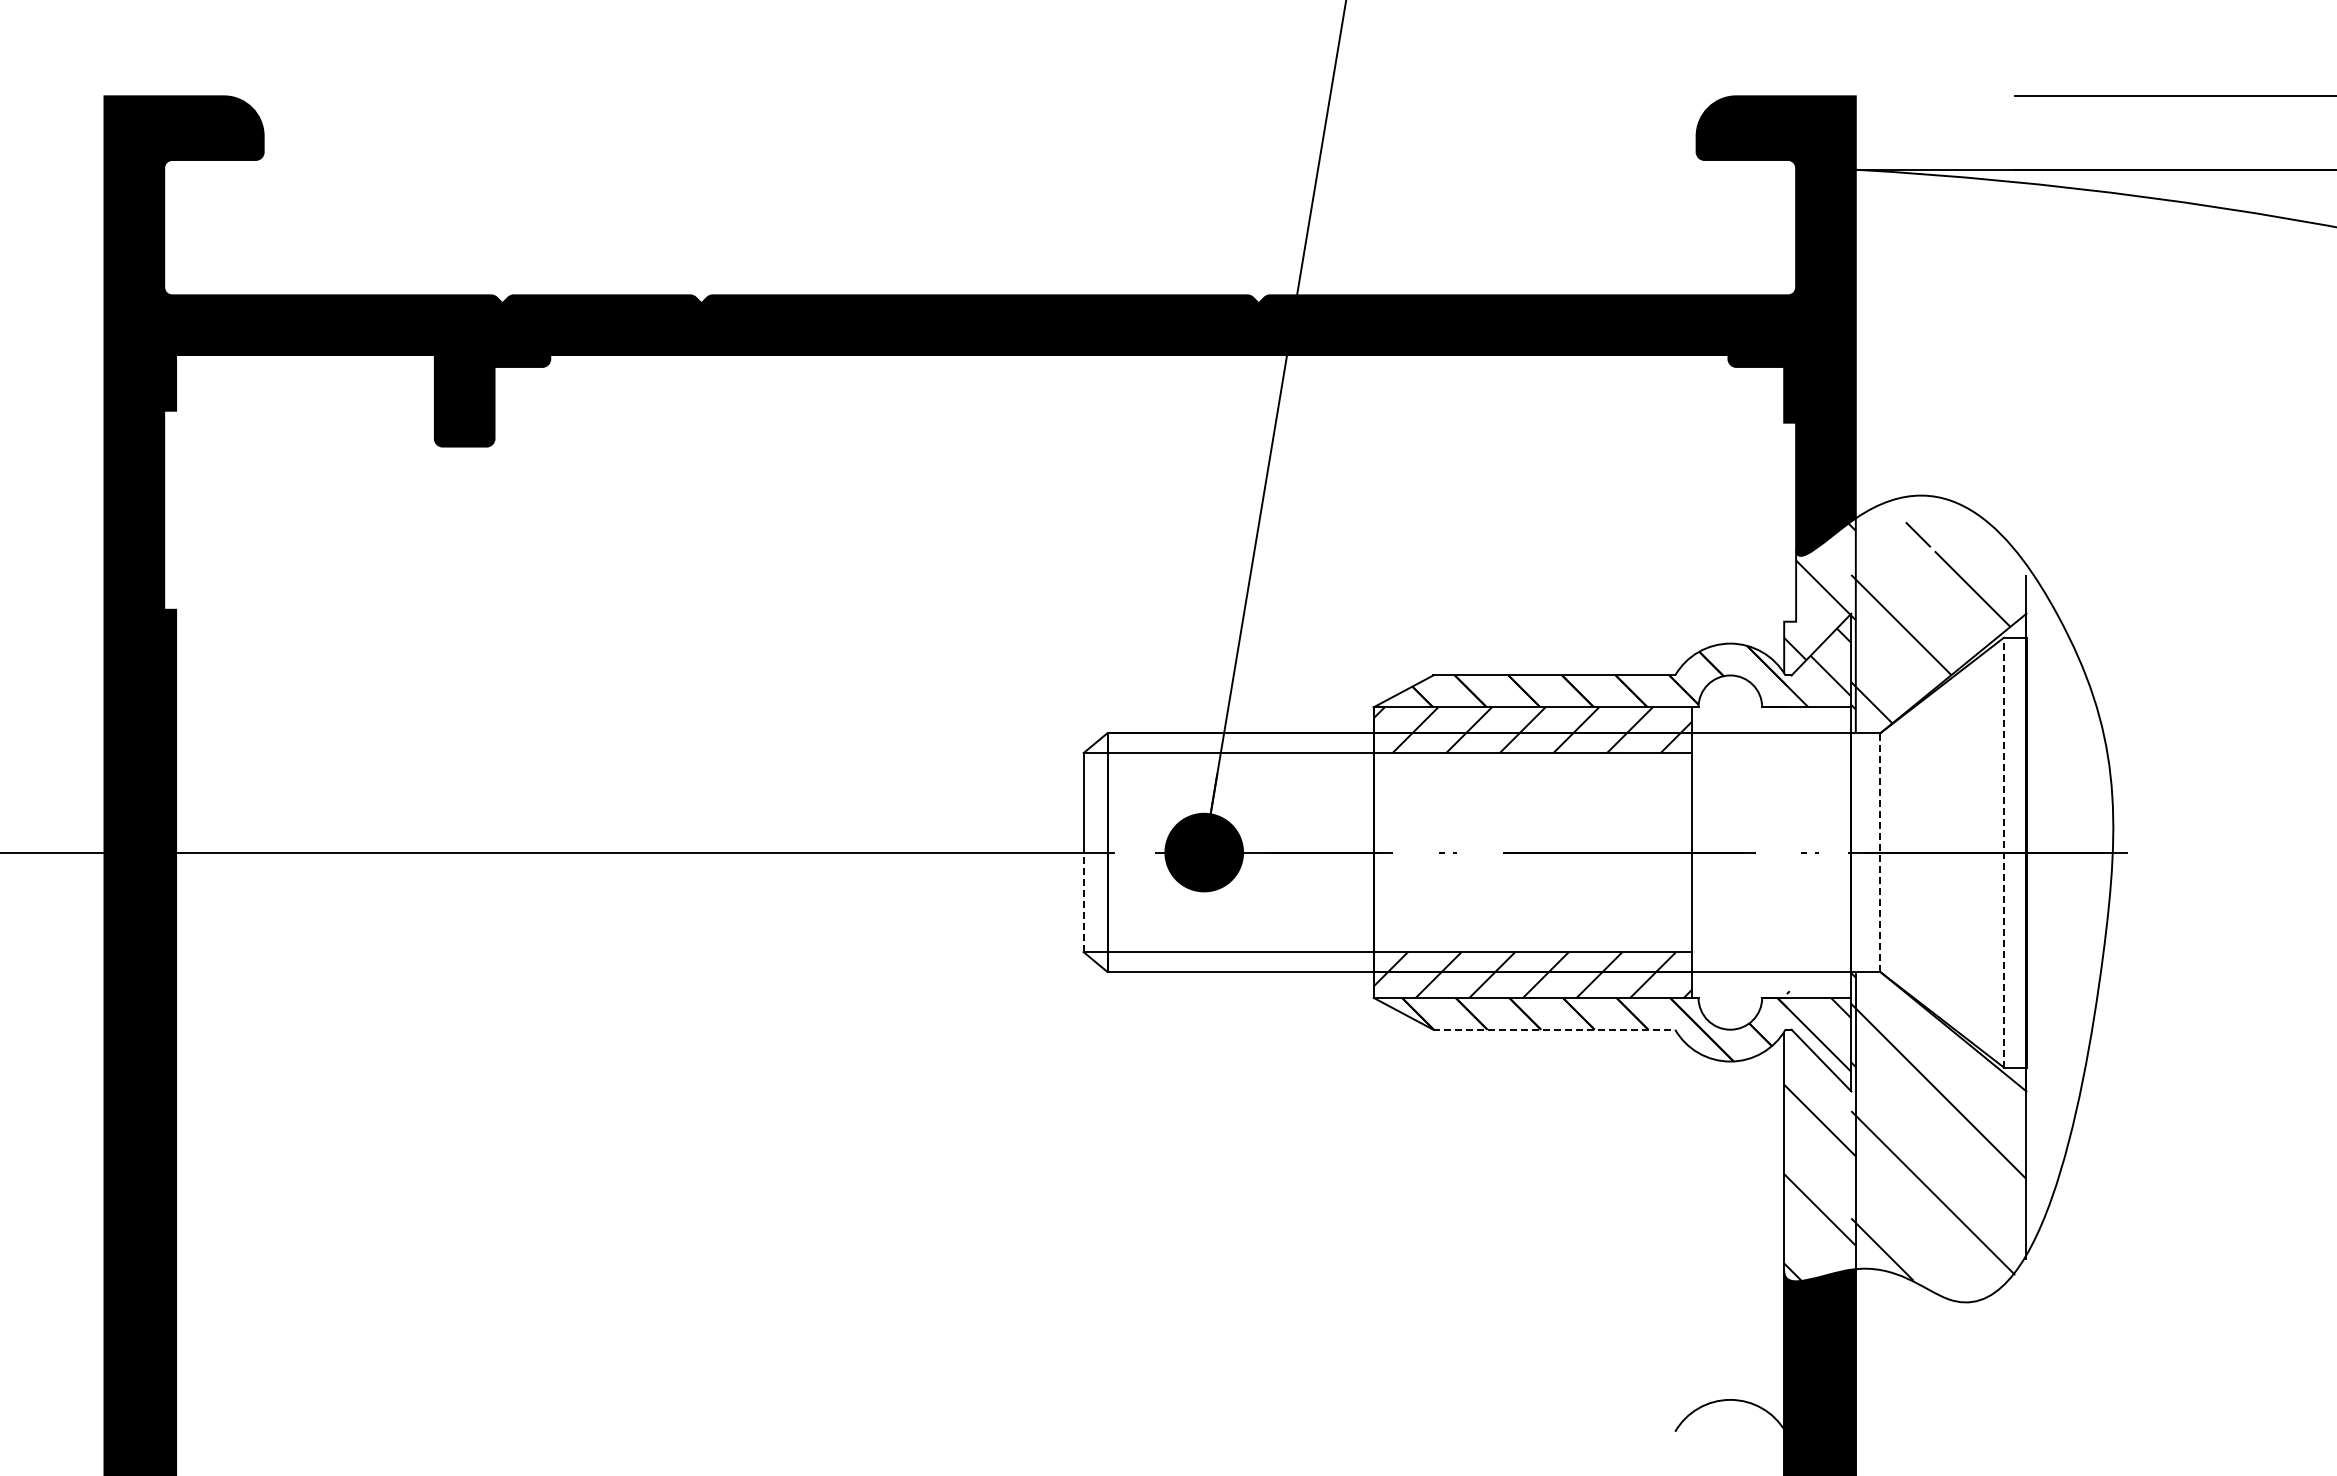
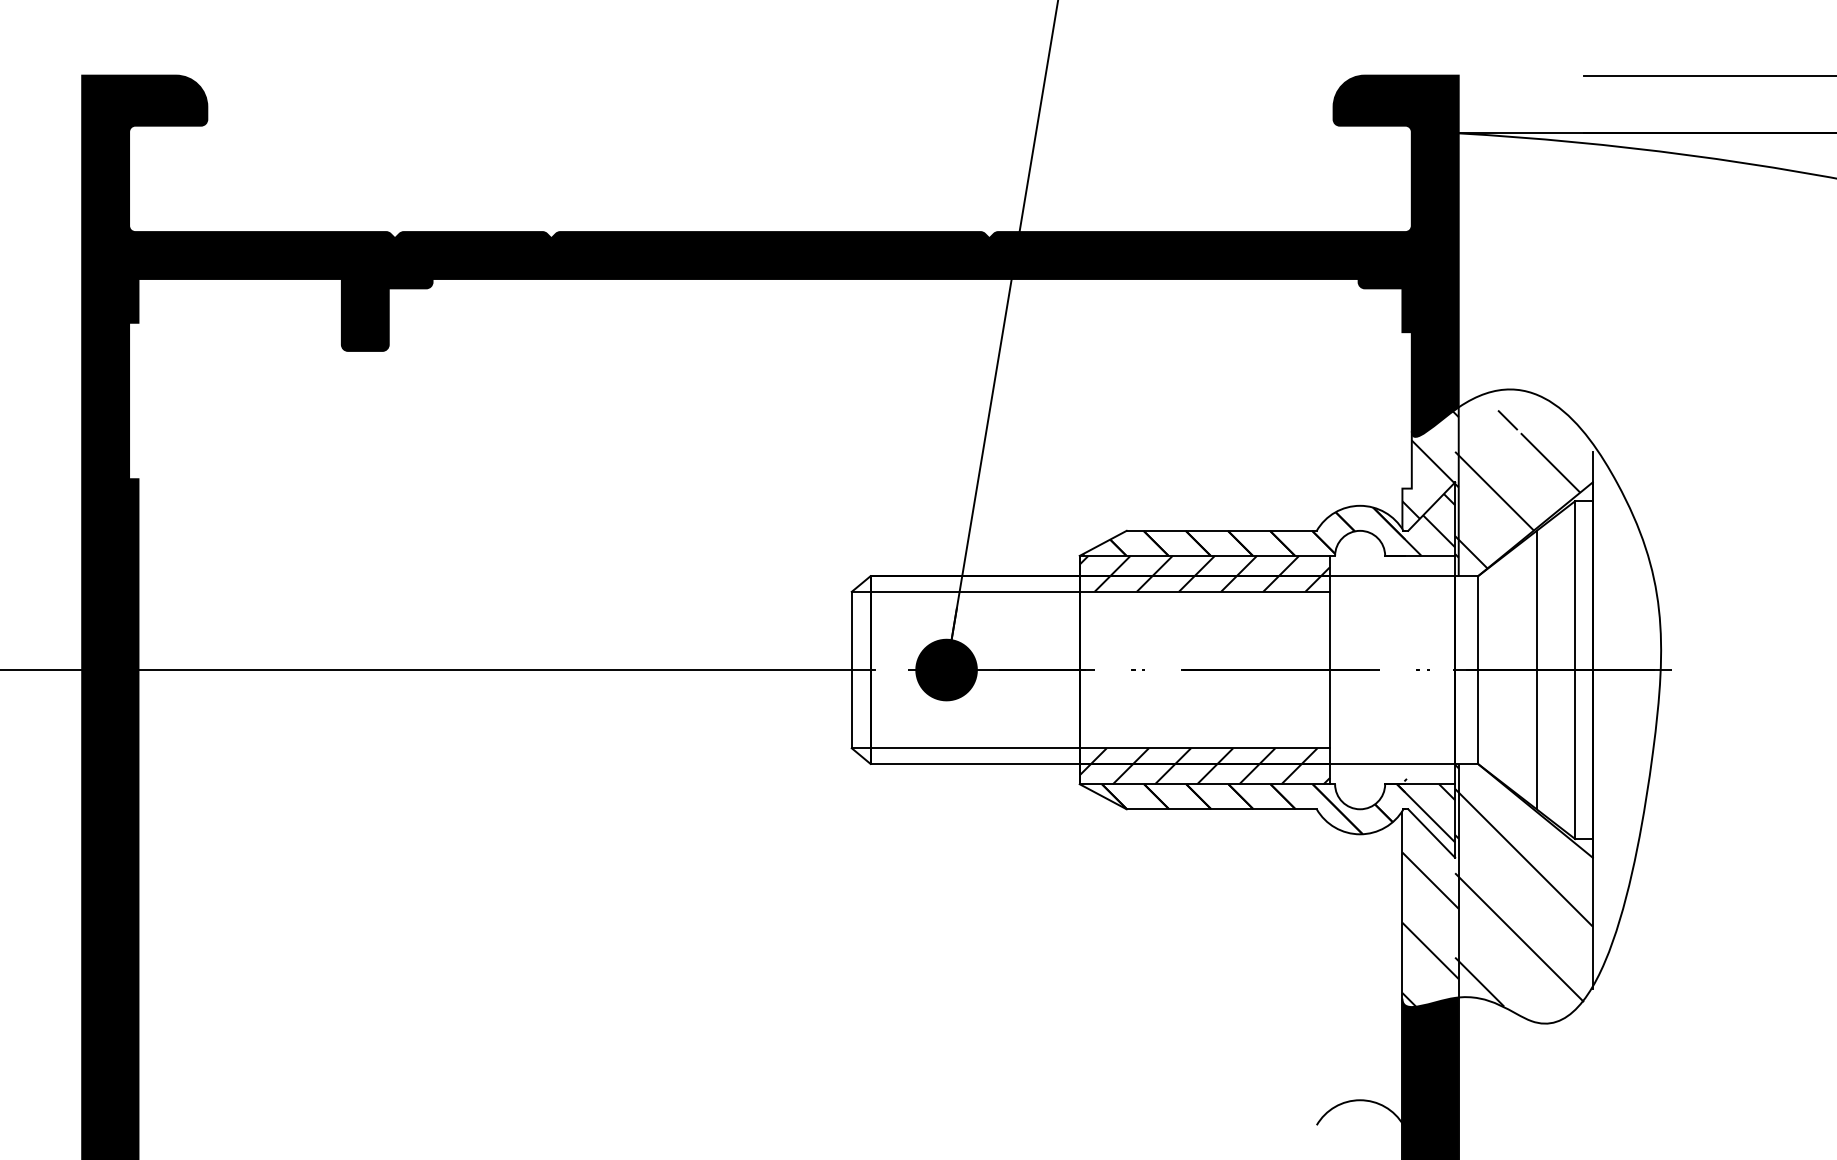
line: (1880, 852) -> (1478, 669), dashed -> solid
line: (1954, 852) -> (1536, 669), added
line: (2004, 852) -> (1575, 669), dashed -> solid
line: (1083, 902) -> (851, 709), dashed -> solid
line: (1554, 1029) -> (1221, 809), dashed -> solid

